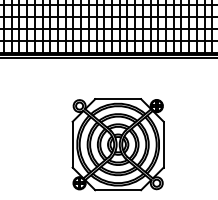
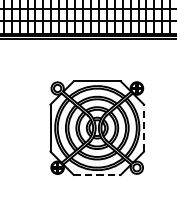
line: (163, 144) -> (143, 127), solid -> dashed
line: (118, 190) -> (97, 175), solid -> dashed

